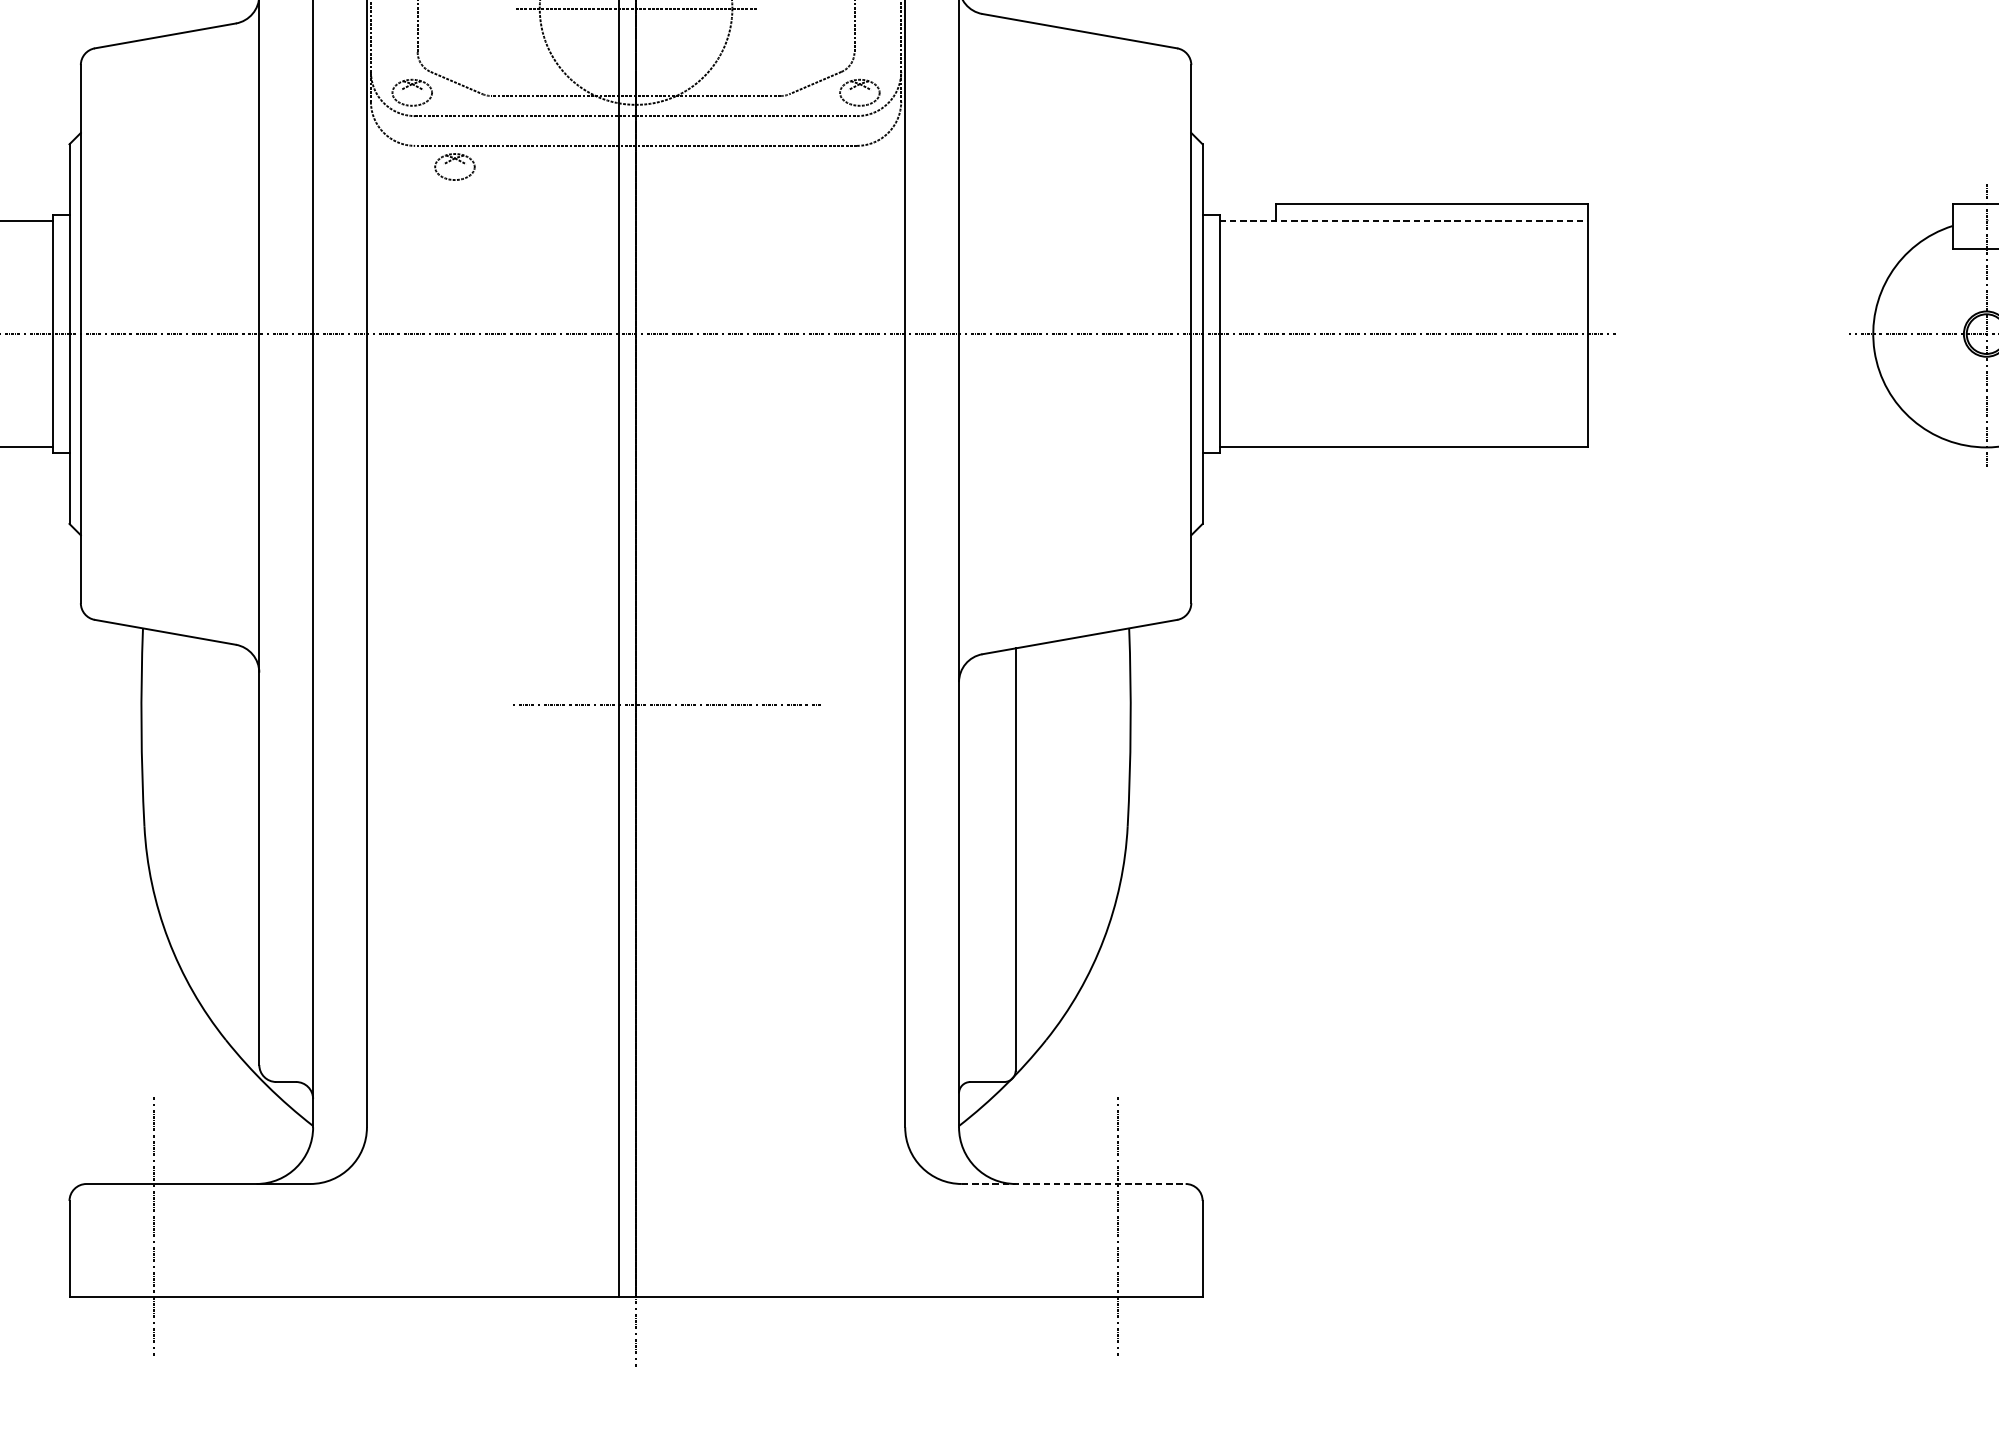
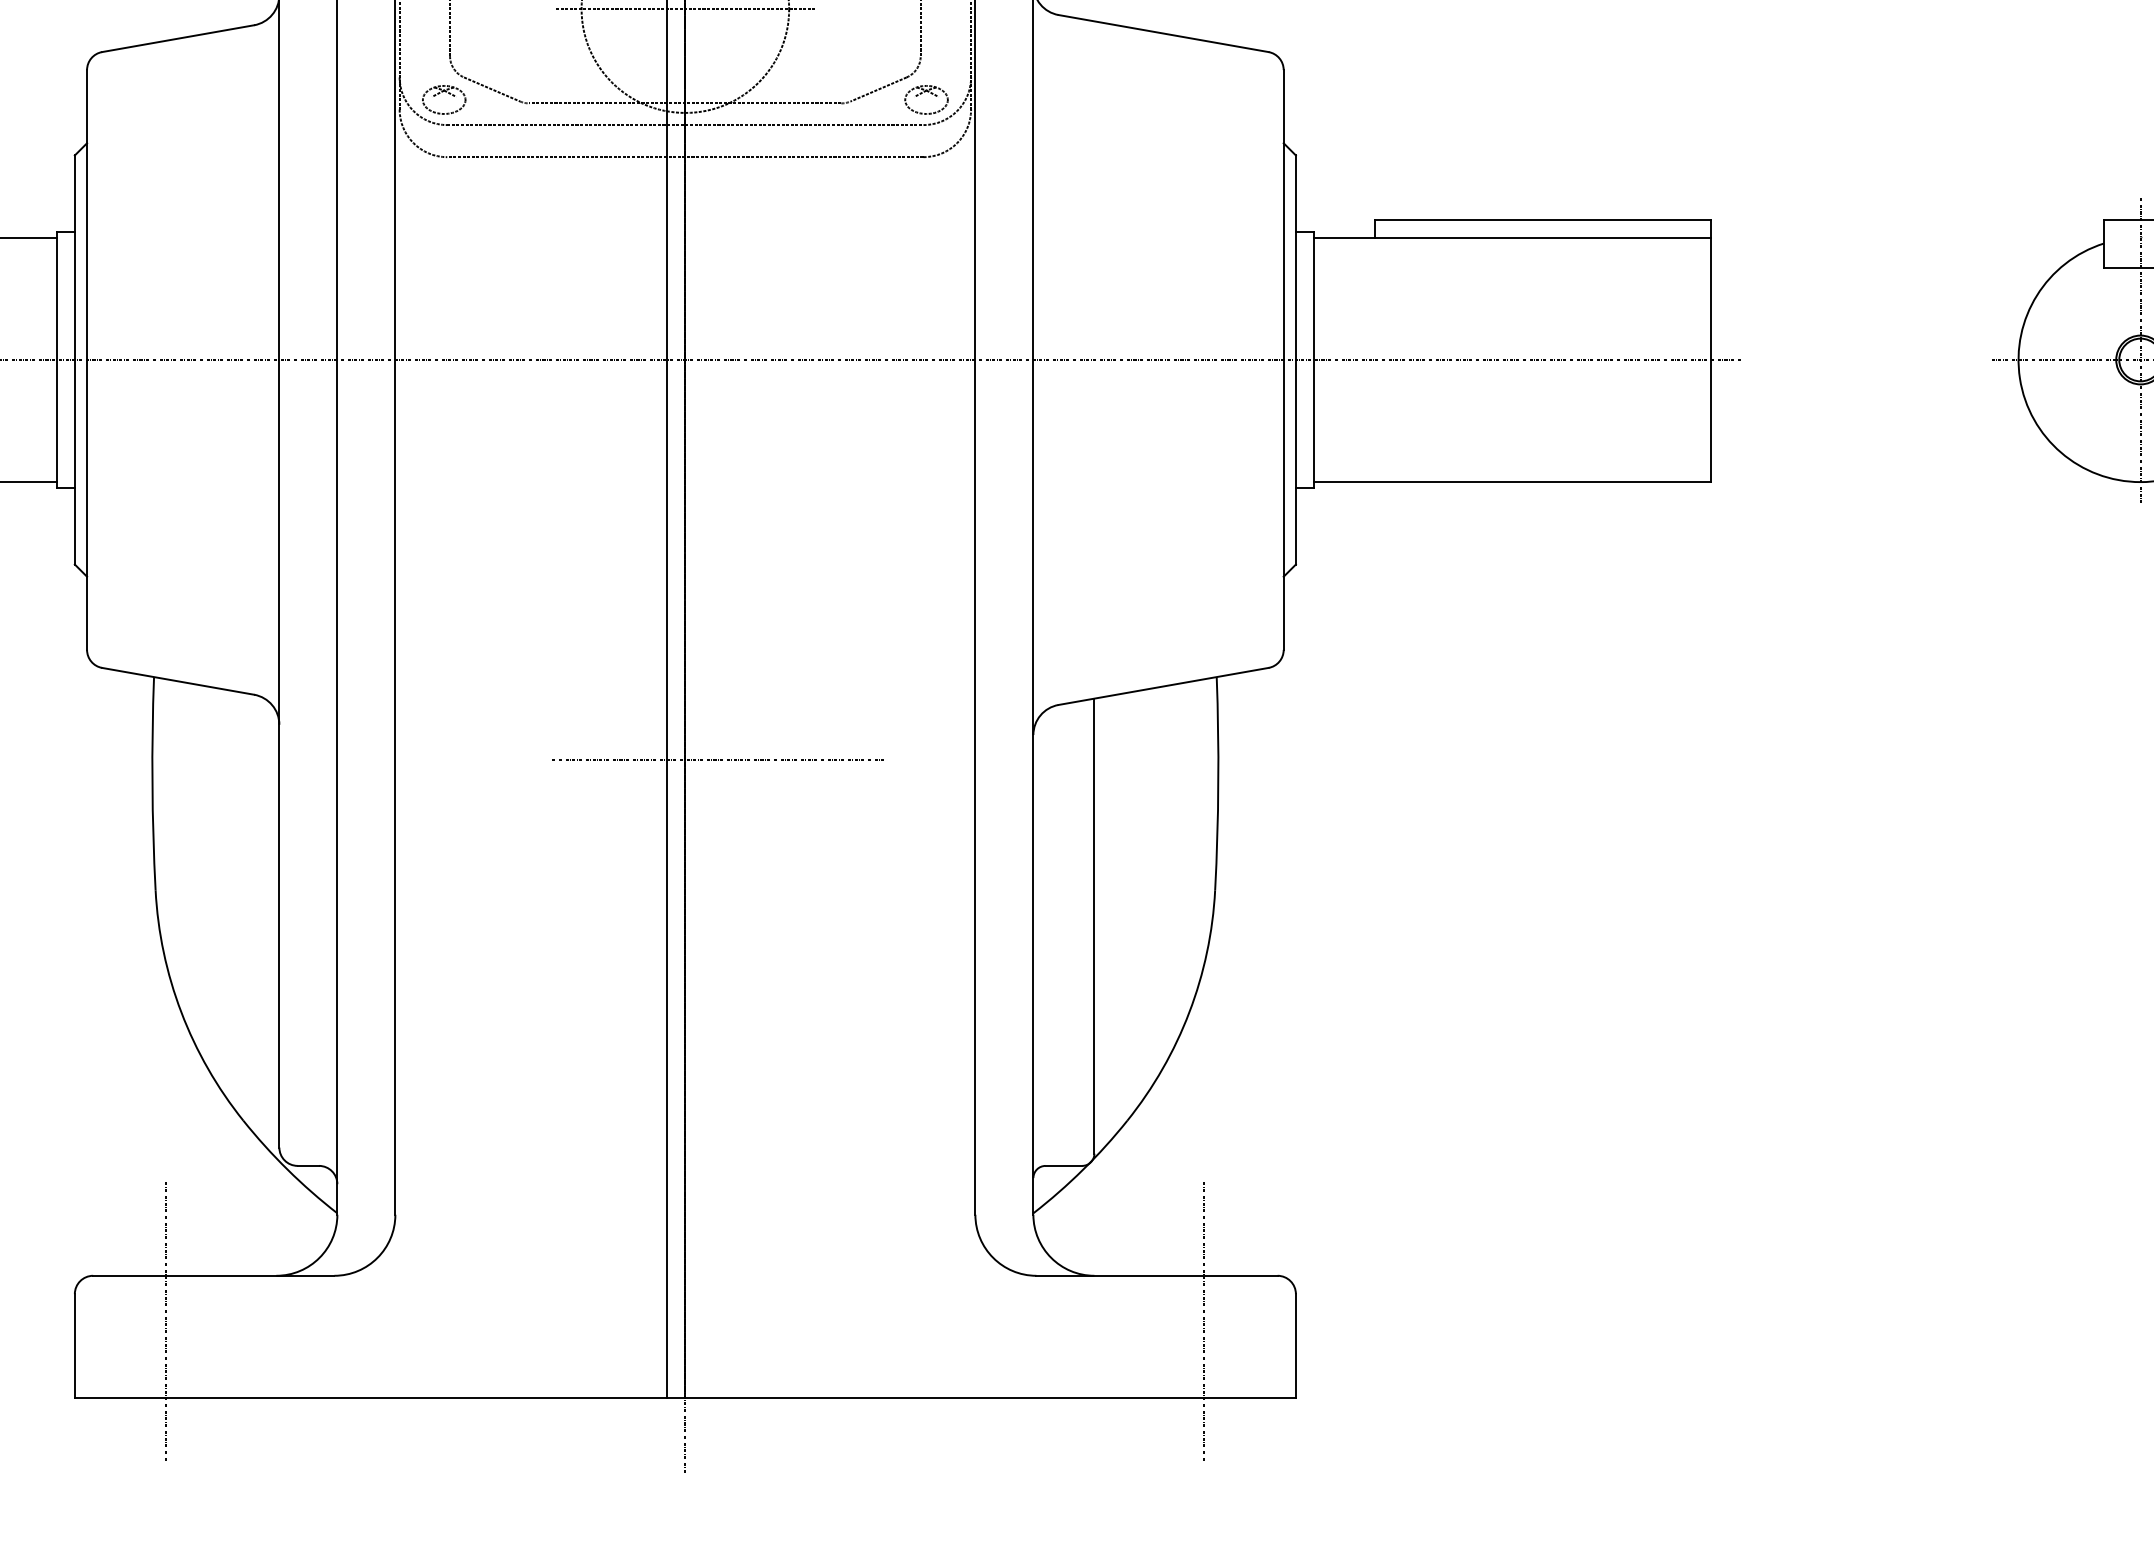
part: (456, 160) -> (491, 172), removed
line: (1404, 220) -> (1513, 237), dashed -> solid
line: (1074, 1183) -> (1157, 1275), dashed -> solid

